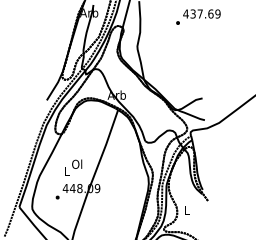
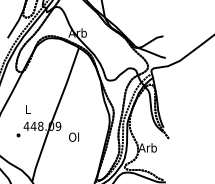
text: (77, 163) -> (74, 136), moved
text: (186, 209) -> (147, 147), L -> Arb

